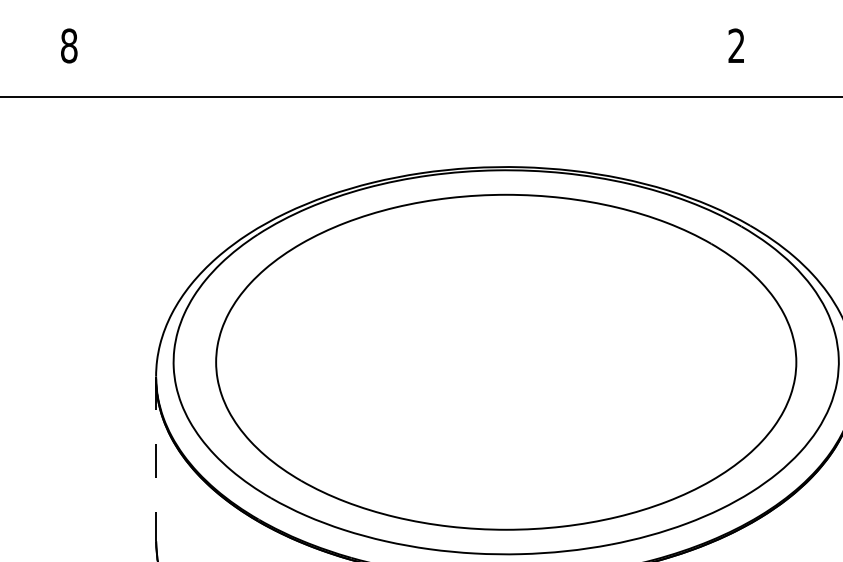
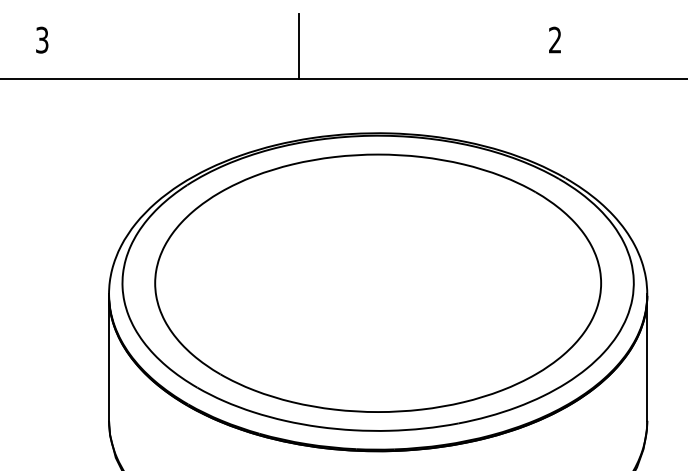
text: (69, 45) -> (42, 39), 8 -> 3
line: (402, 54) -> (298, 46), added
line: (156, 460) -> (109, 358), dashed -> solid

